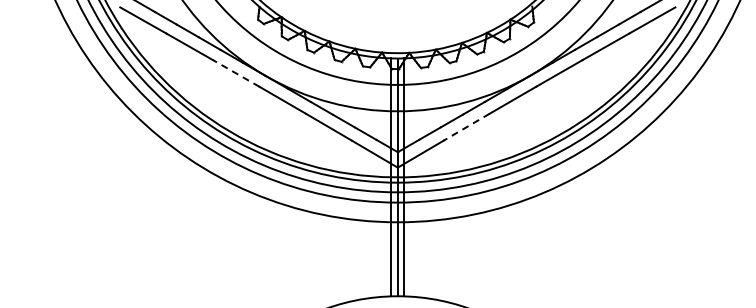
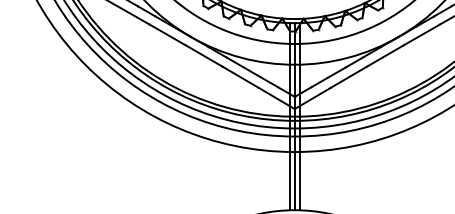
line: (236, 73) -> (167, 34), dashed -> solid
line: (466, 127) -> (348, 77), dashed -> solid

